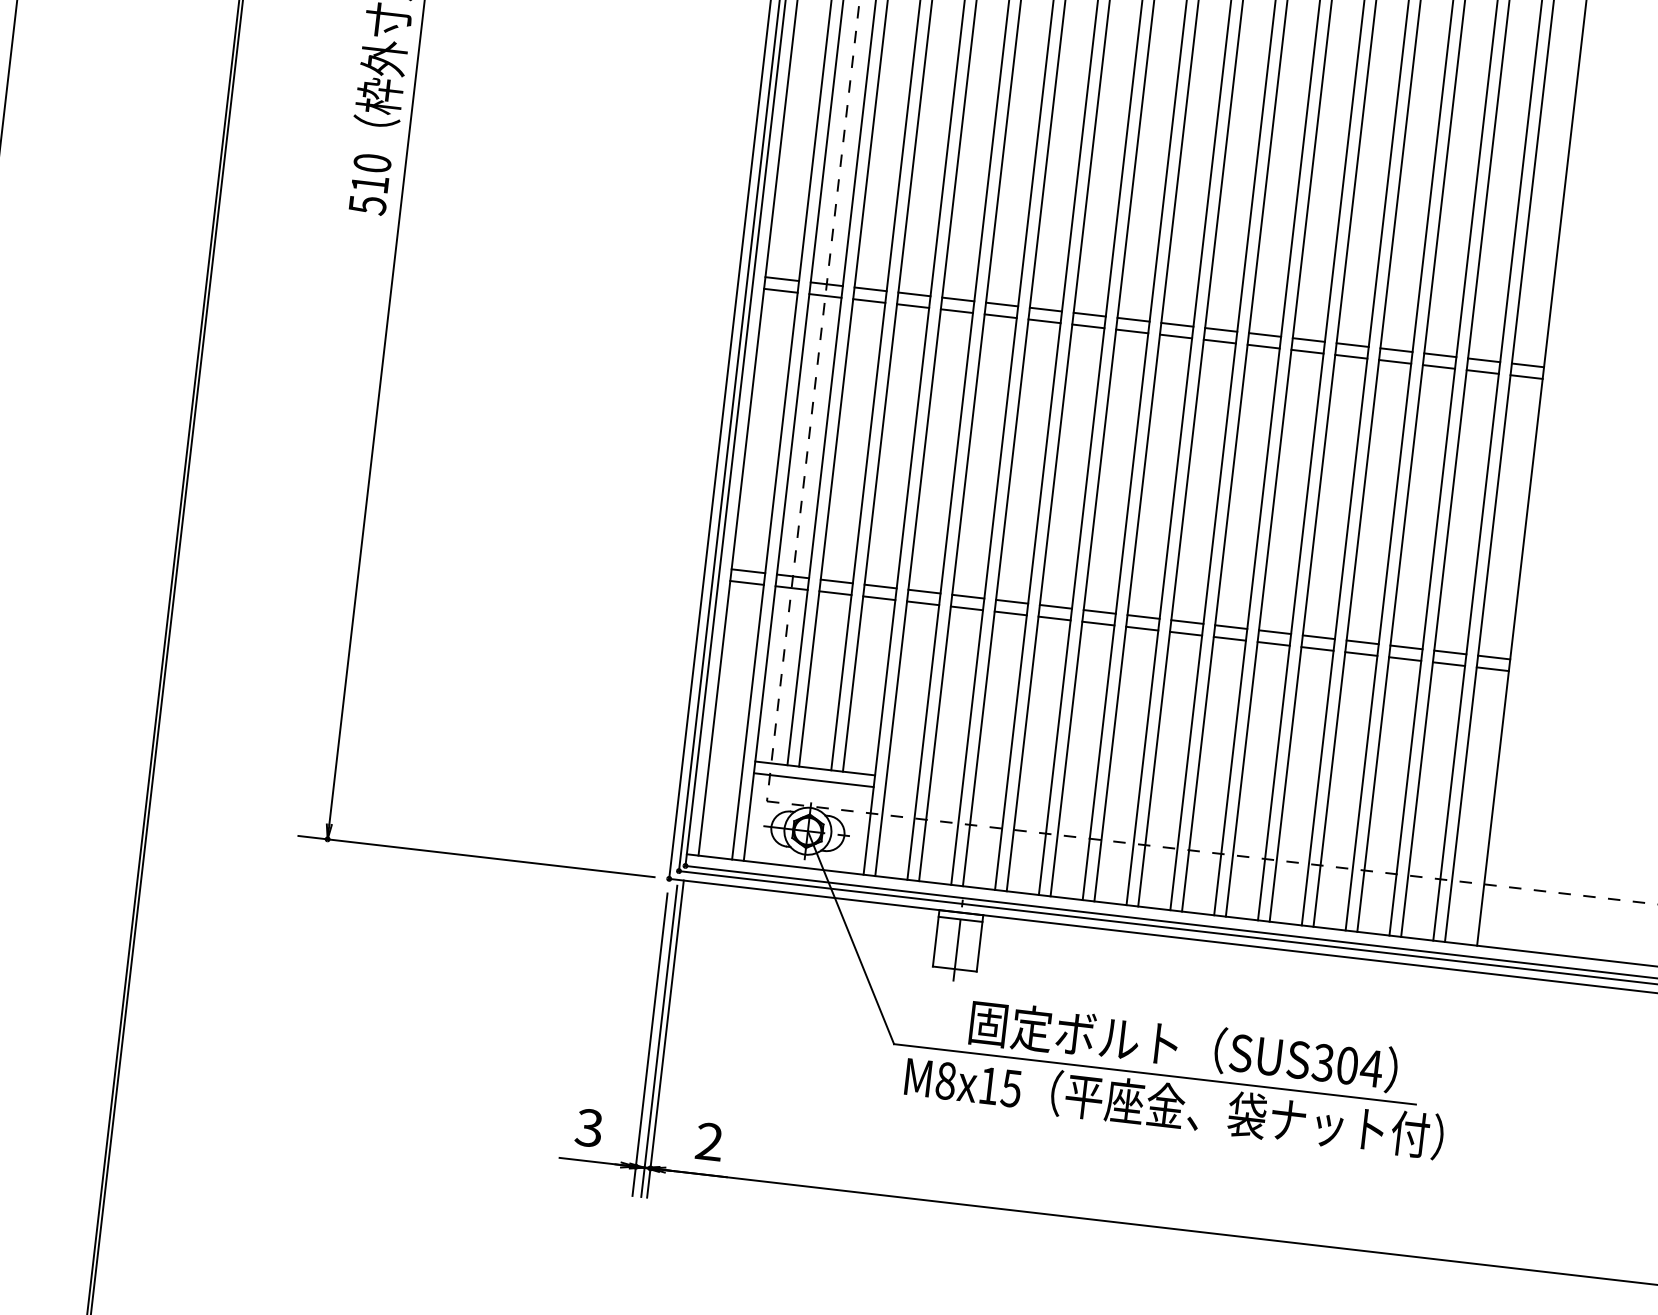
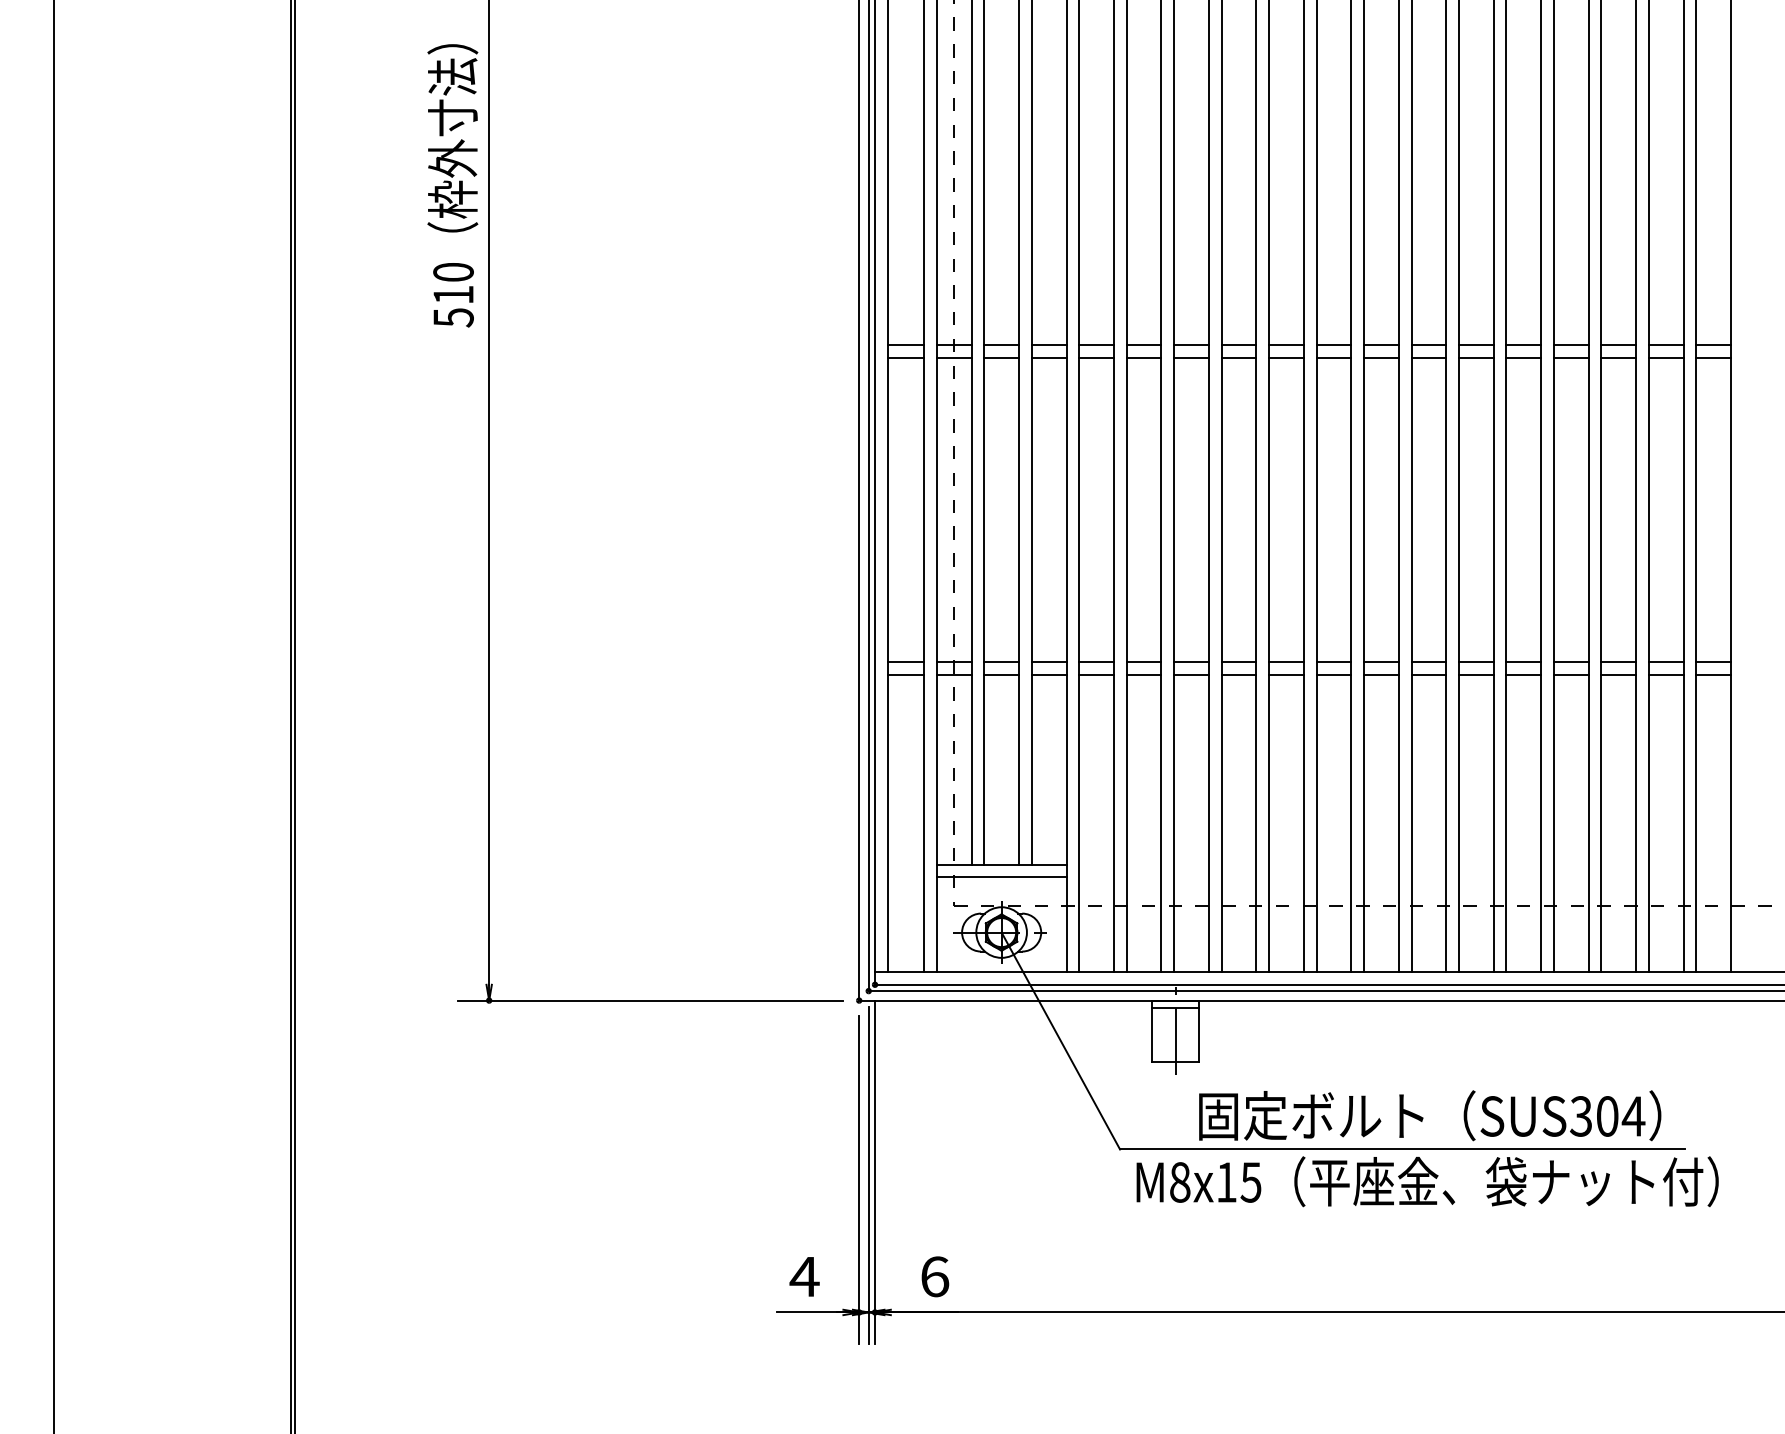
text: (589, 1127) -> (804, 1276), 3 -> 4
text: (710, 1141) -> (935, 1276), 2 -> 6

